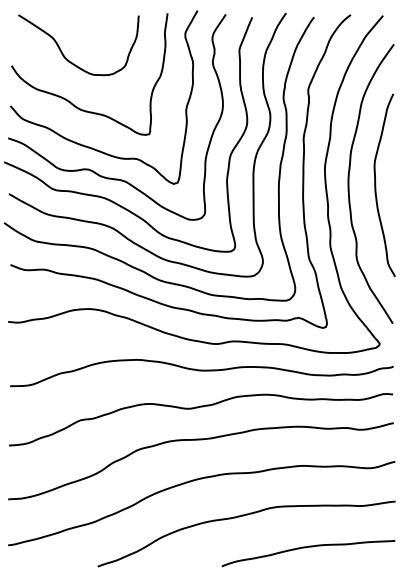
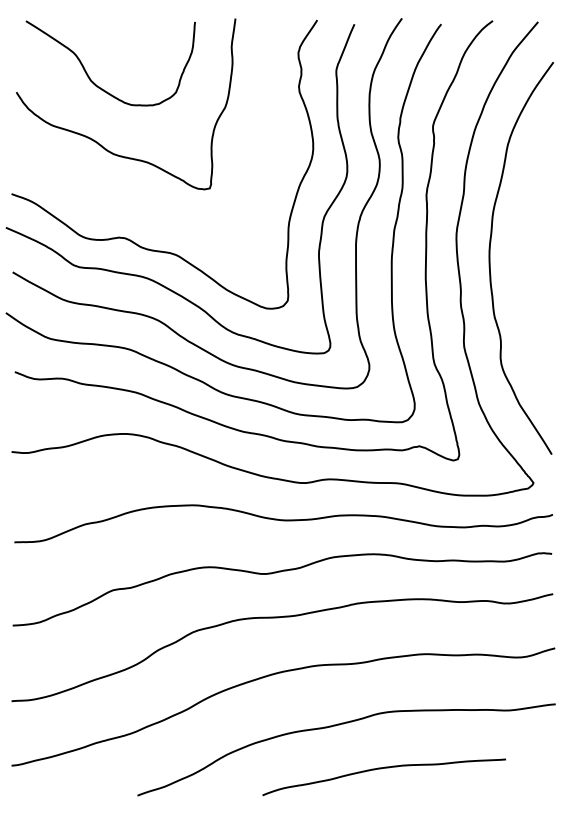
curve: (89, 146) -> (125, 205), removed
curve: (376, 184) -> (528, 259), removed
curve: (305, 548) -> (379, 770), moved

